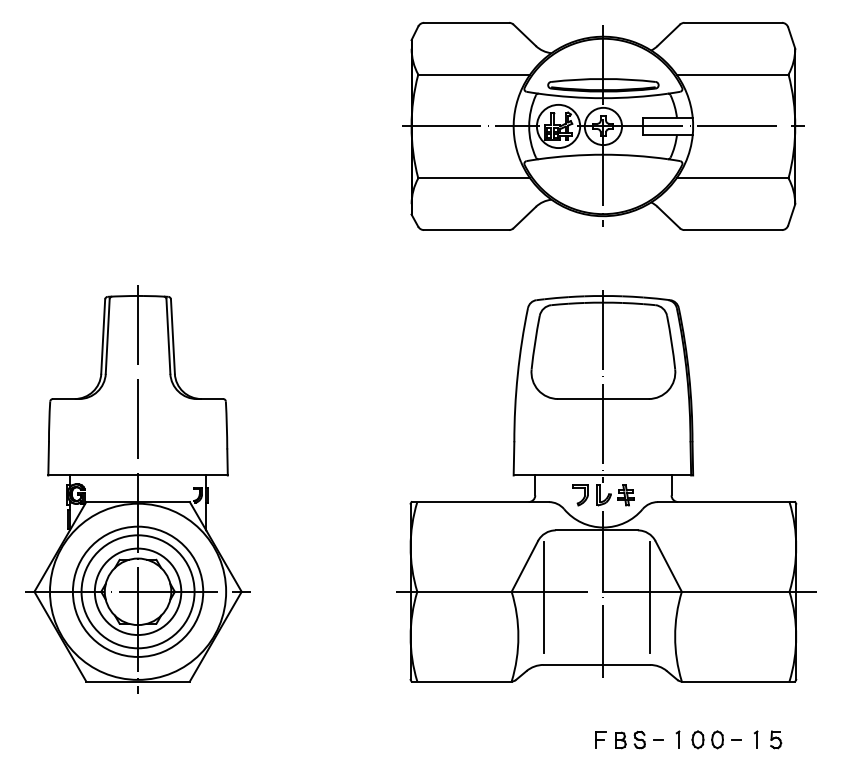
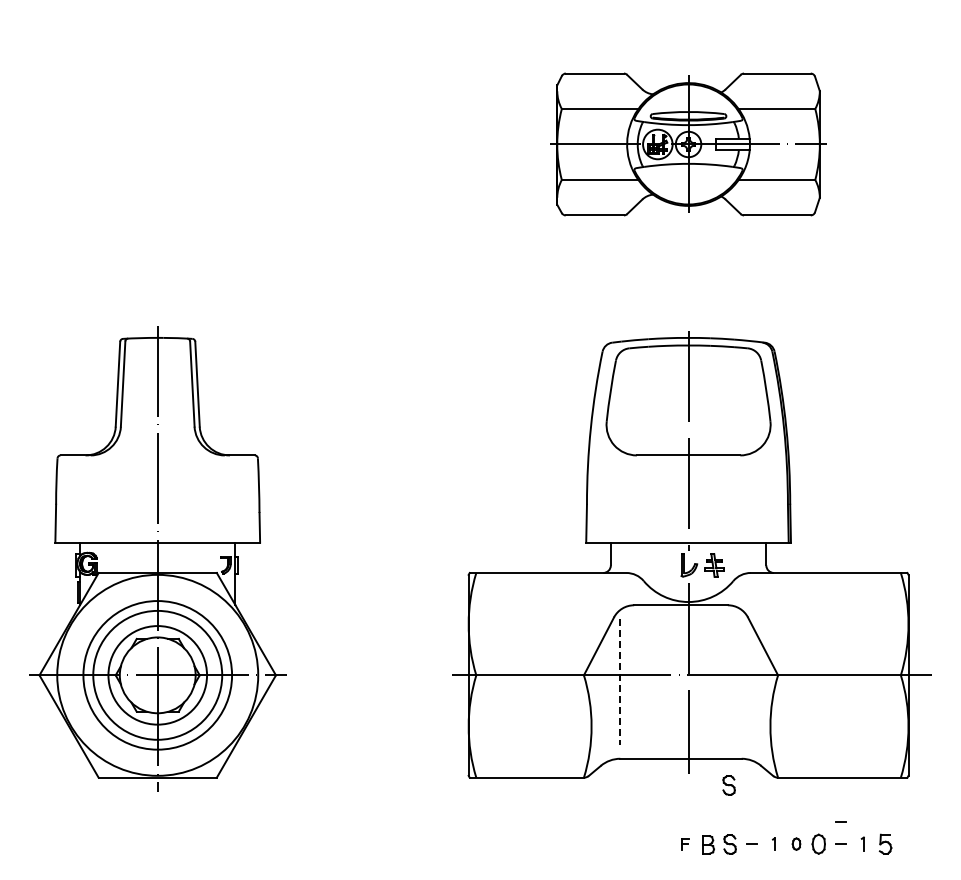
part: (603, 126) -> (688, 144), size x0.6
part: (580, 495) -> (662, 565), removed
line: (543, 598) -> (620, 682), solid -> dashed
line: (649, 598) -> (741, 682), removed
part: (638, 688) -> (728, 785), added
line: (736, 719) -> (840, 821), added
part: (677, 739) -> (773, 843), size x0.6
part: (698, 739) -> (796, 843), size x0.6
part: (755, 739) -> (862, 843), size x0.7
part: (600, 740) -> (685, 844), size x0.6

